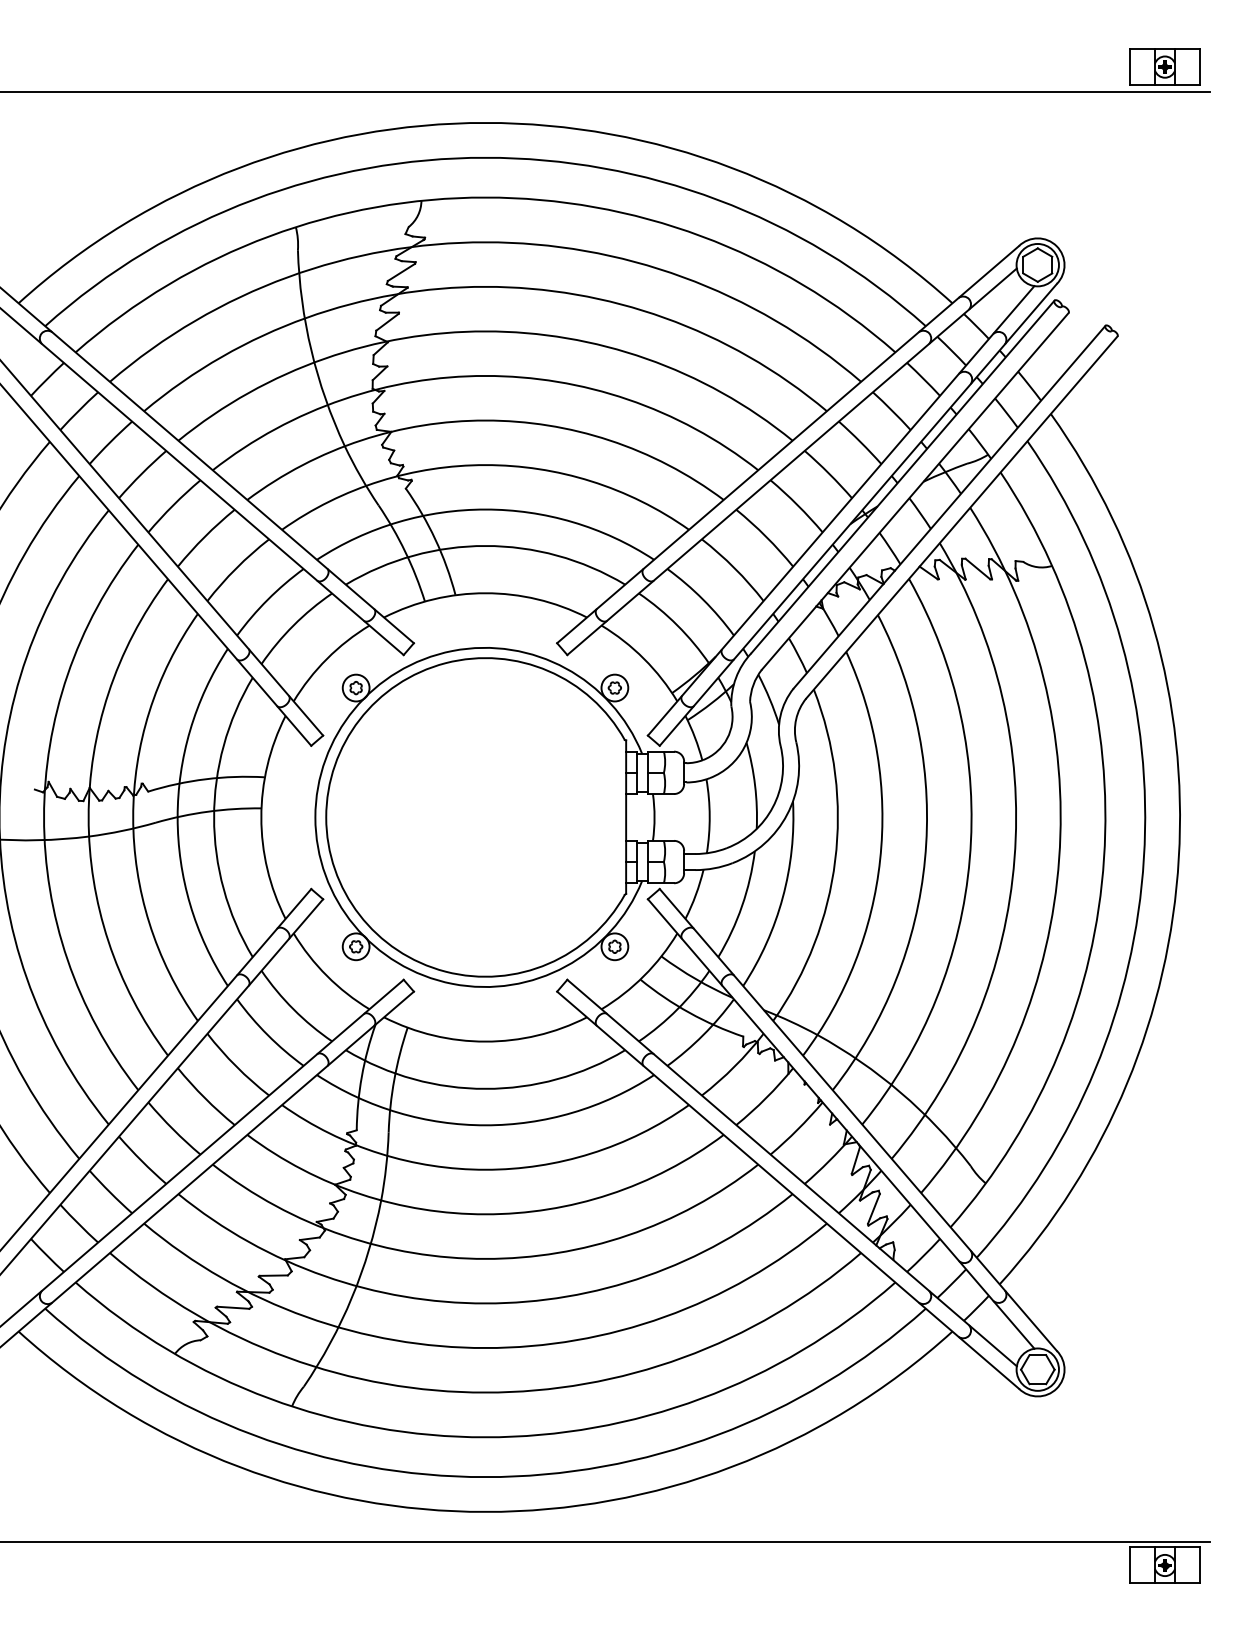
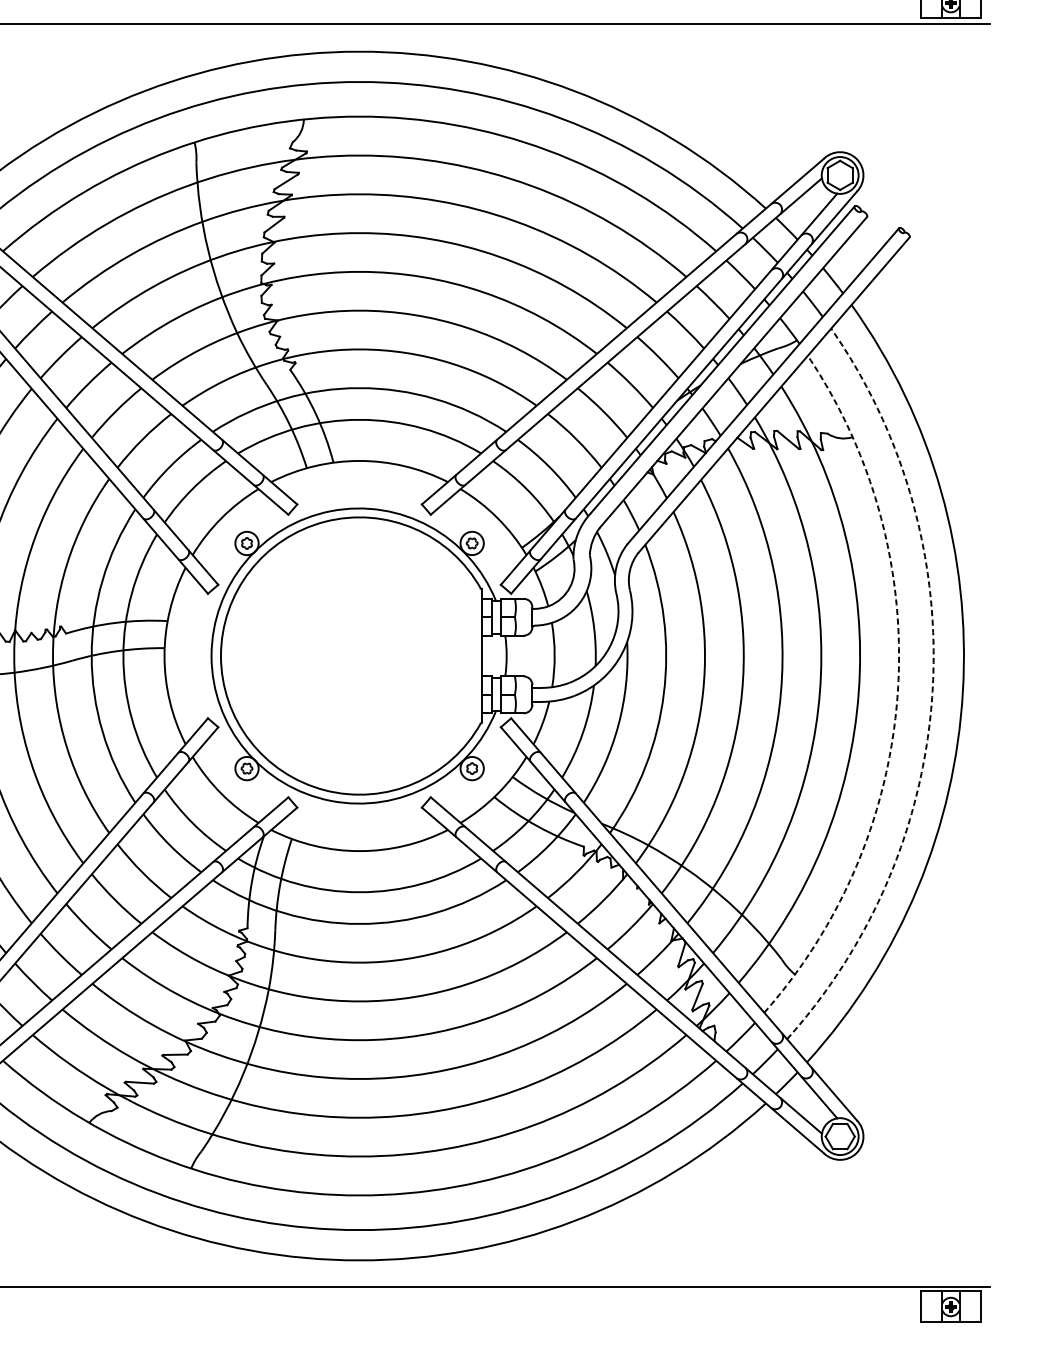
arc: (1104, 858) -> (898, 691), solid -> dashed
arc: (1143, 858) -> (932, 691), solid -> dashed

